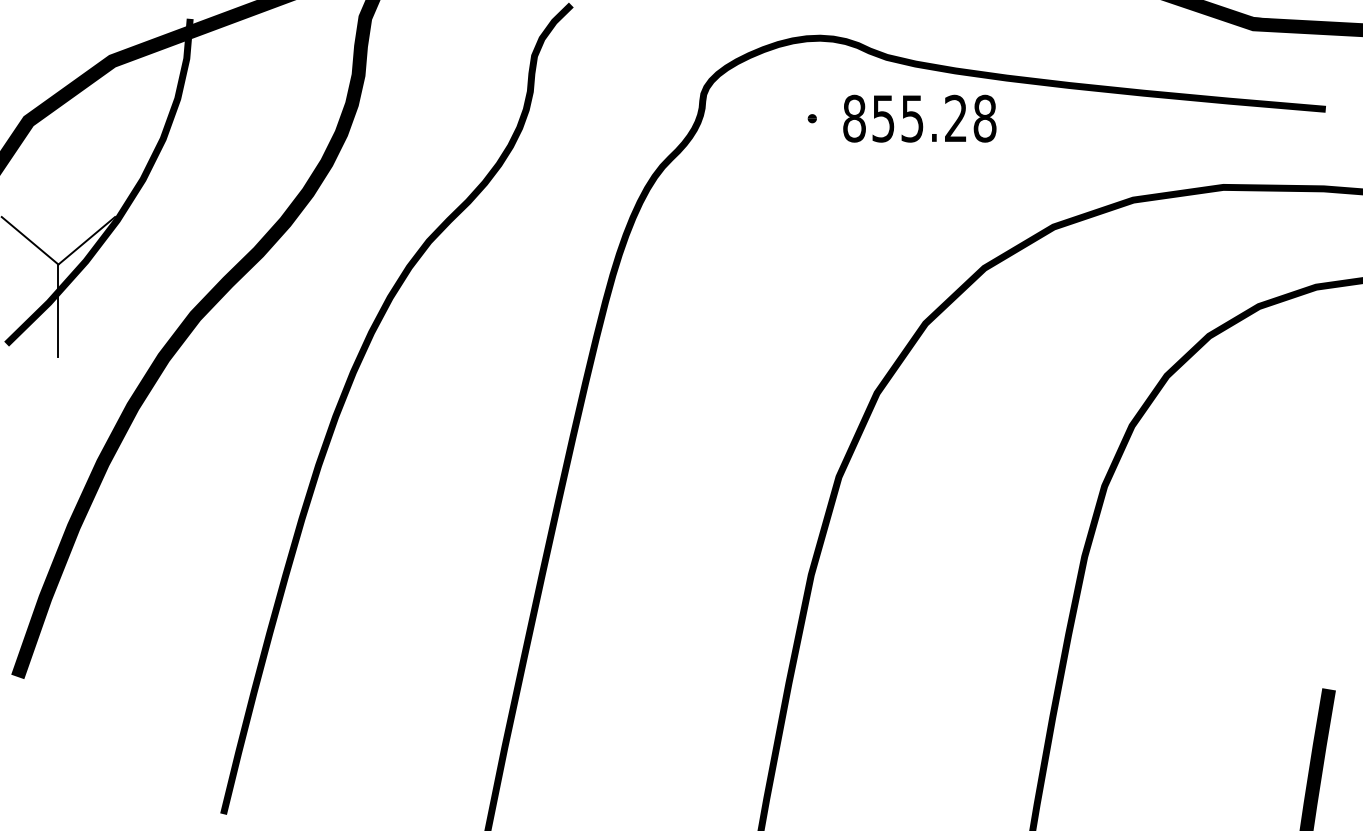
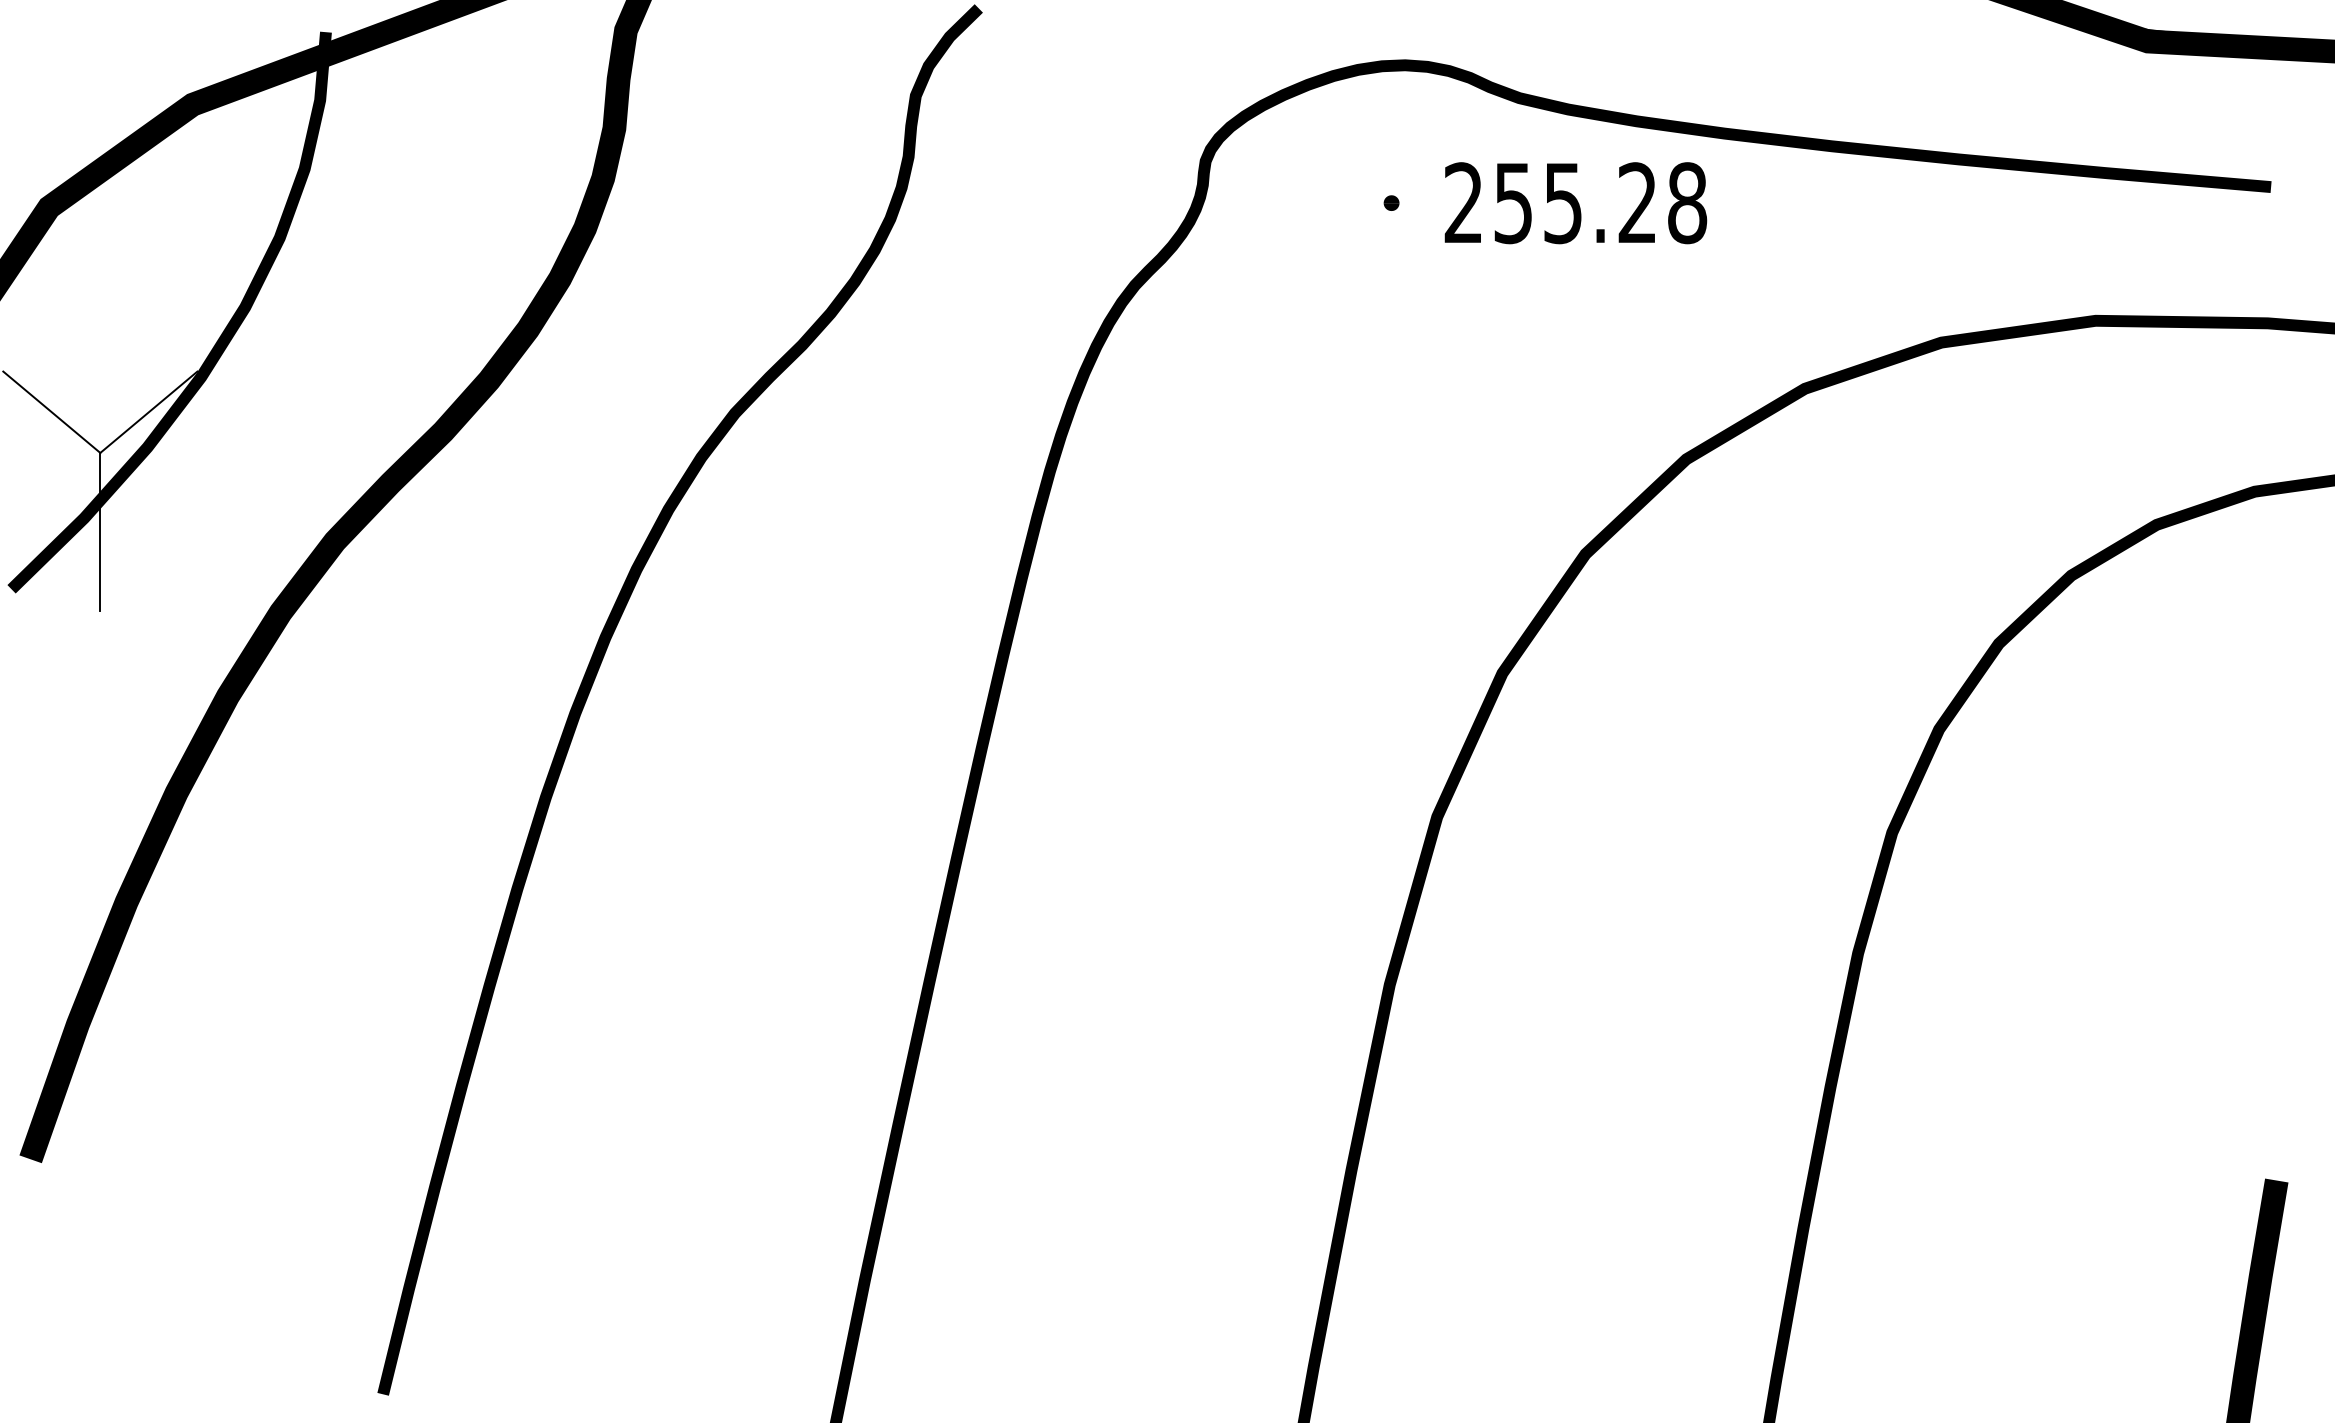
text: (854, 118) -> (1463, 202), 855.28 -> 255.28

